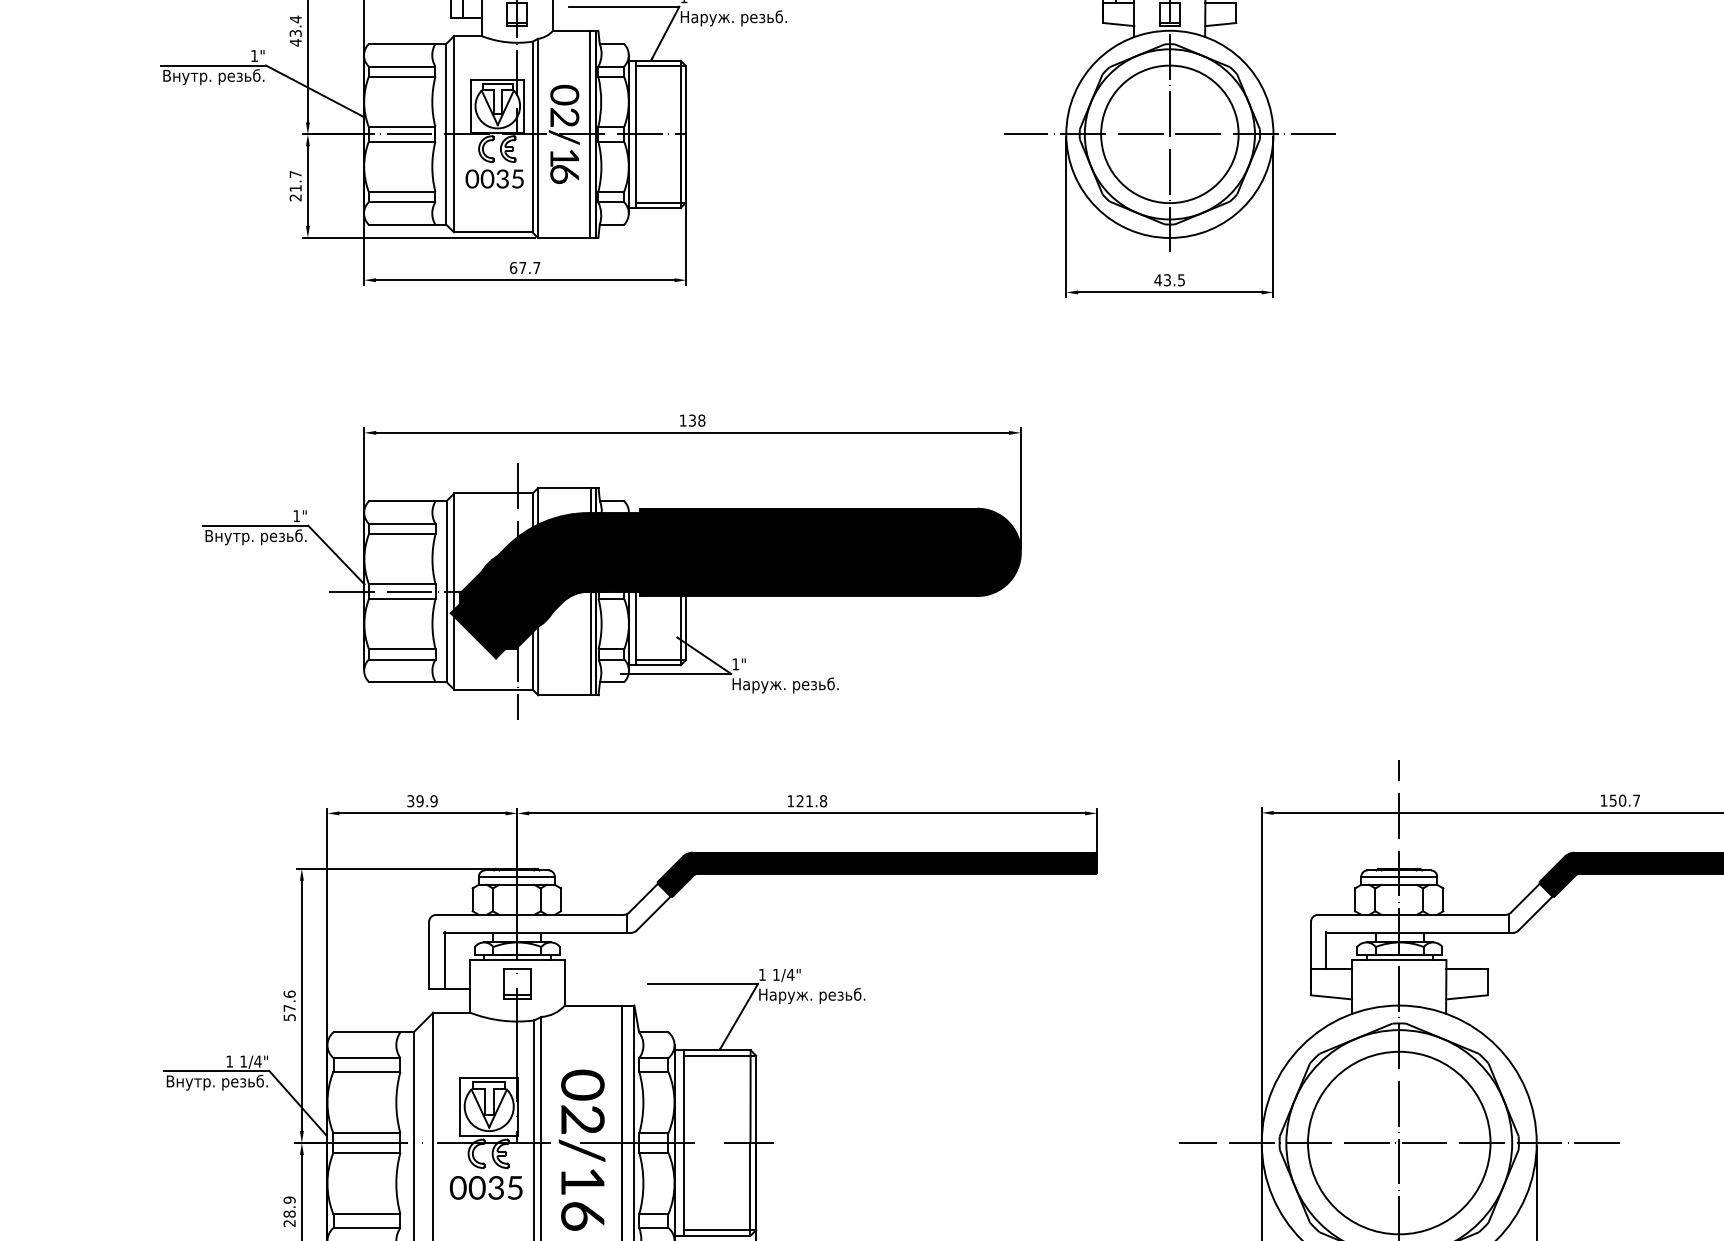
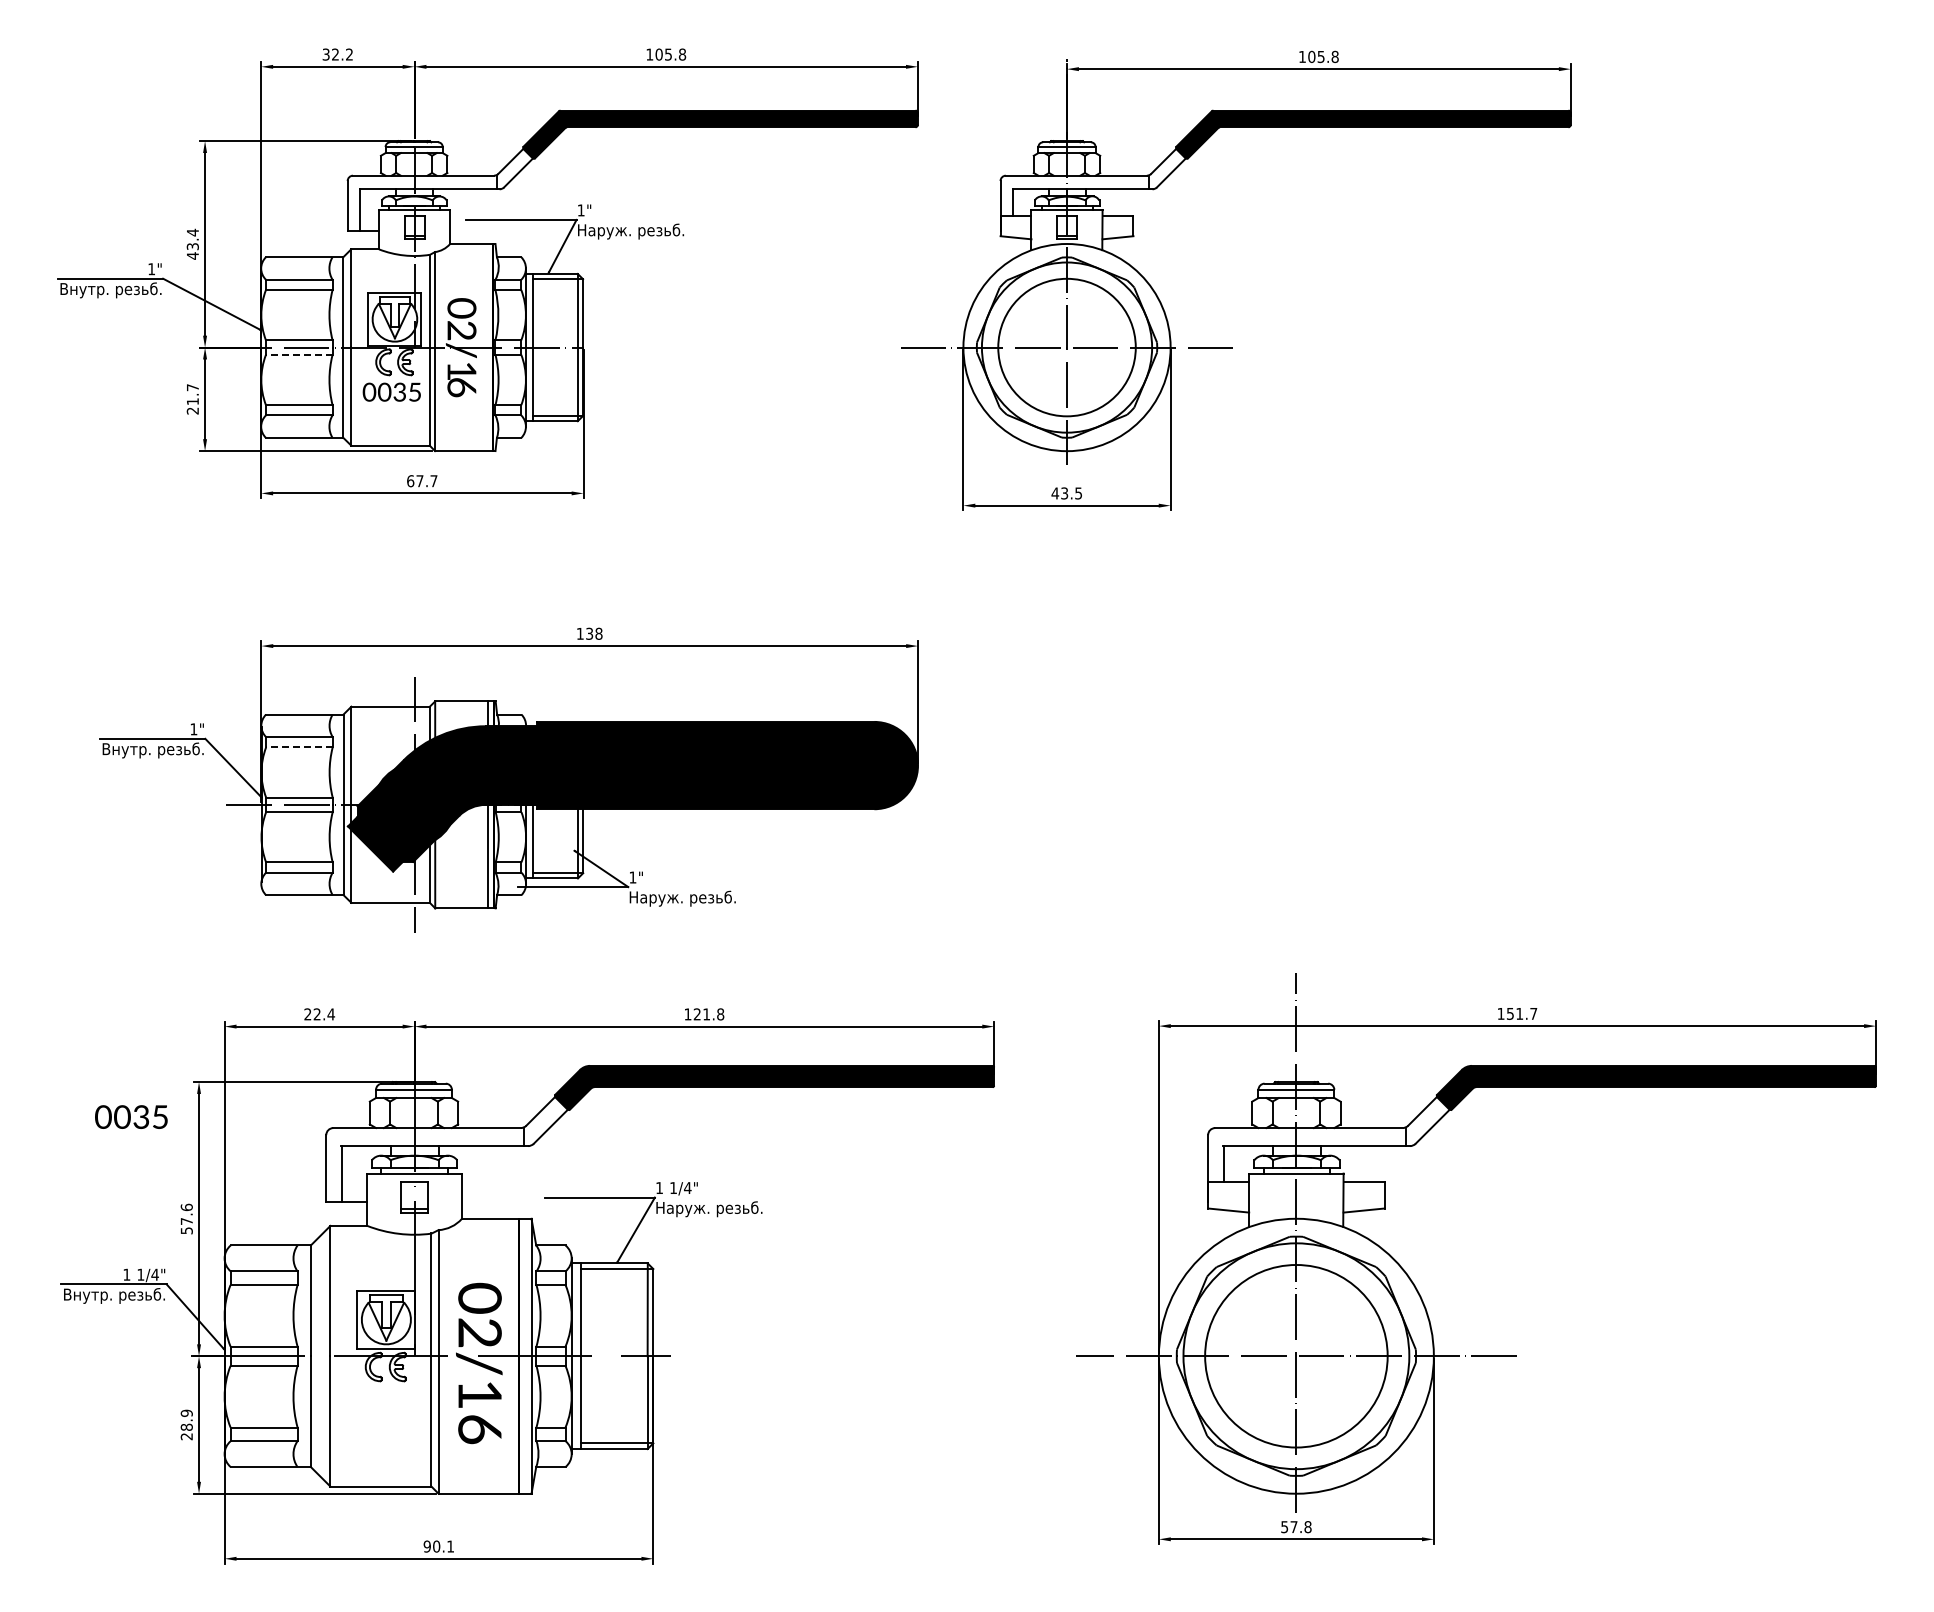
line: (590, 134) -> (487, 347), removed
line: (401, 141) -> (298, 354), solid -> dashed
line: (401, 534) -> (298, 747), solid -> dashed
text: (1622, 800) -> (1519, 1013), 150.7 -> 151.7
text: (422, 801) -> (319, 1014), 39.9 -> 22.4
text: (486, 1187) -> (131, 1116), moved

